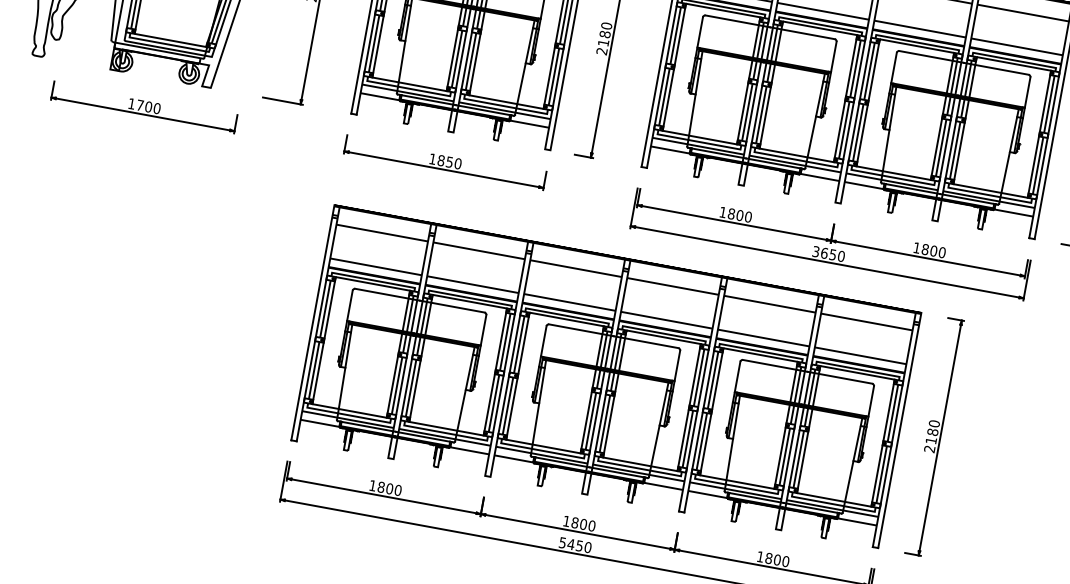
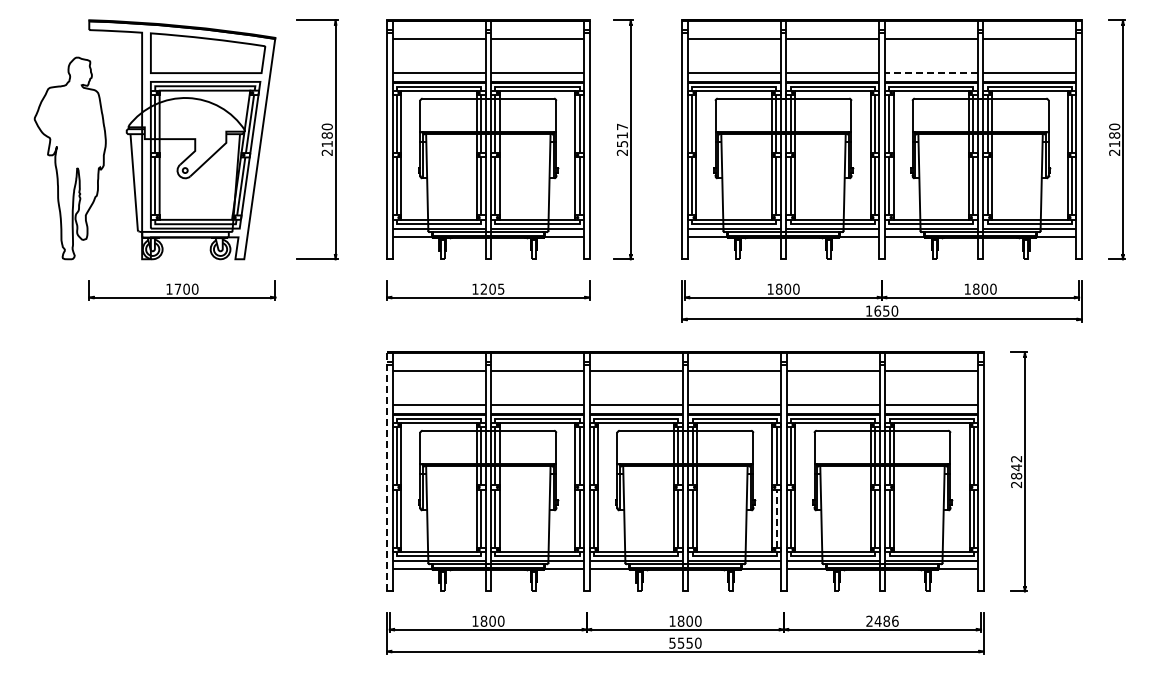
line: (920, 29) -> (931, 73), solid -> dashed
text: (605, 34) -> (622, 135), 2180 -> 2517
text: (449, 161) -> (492, 288), 1850 -> 1205
text: (815, 251) -> (868, 310), 3650 -> 1650
line: (313, 322) -> (387, 471), solid -> dashed
text: (932, 432) -> (1016, 467), 2180 -> 2842
line: (687, 438) -> (776, 518), solid -> dashed
text: (570, 543) -> (680, 642), 5450 -> 5550
text: (773, 558) -> (882, 620), 1800 -> 2486

